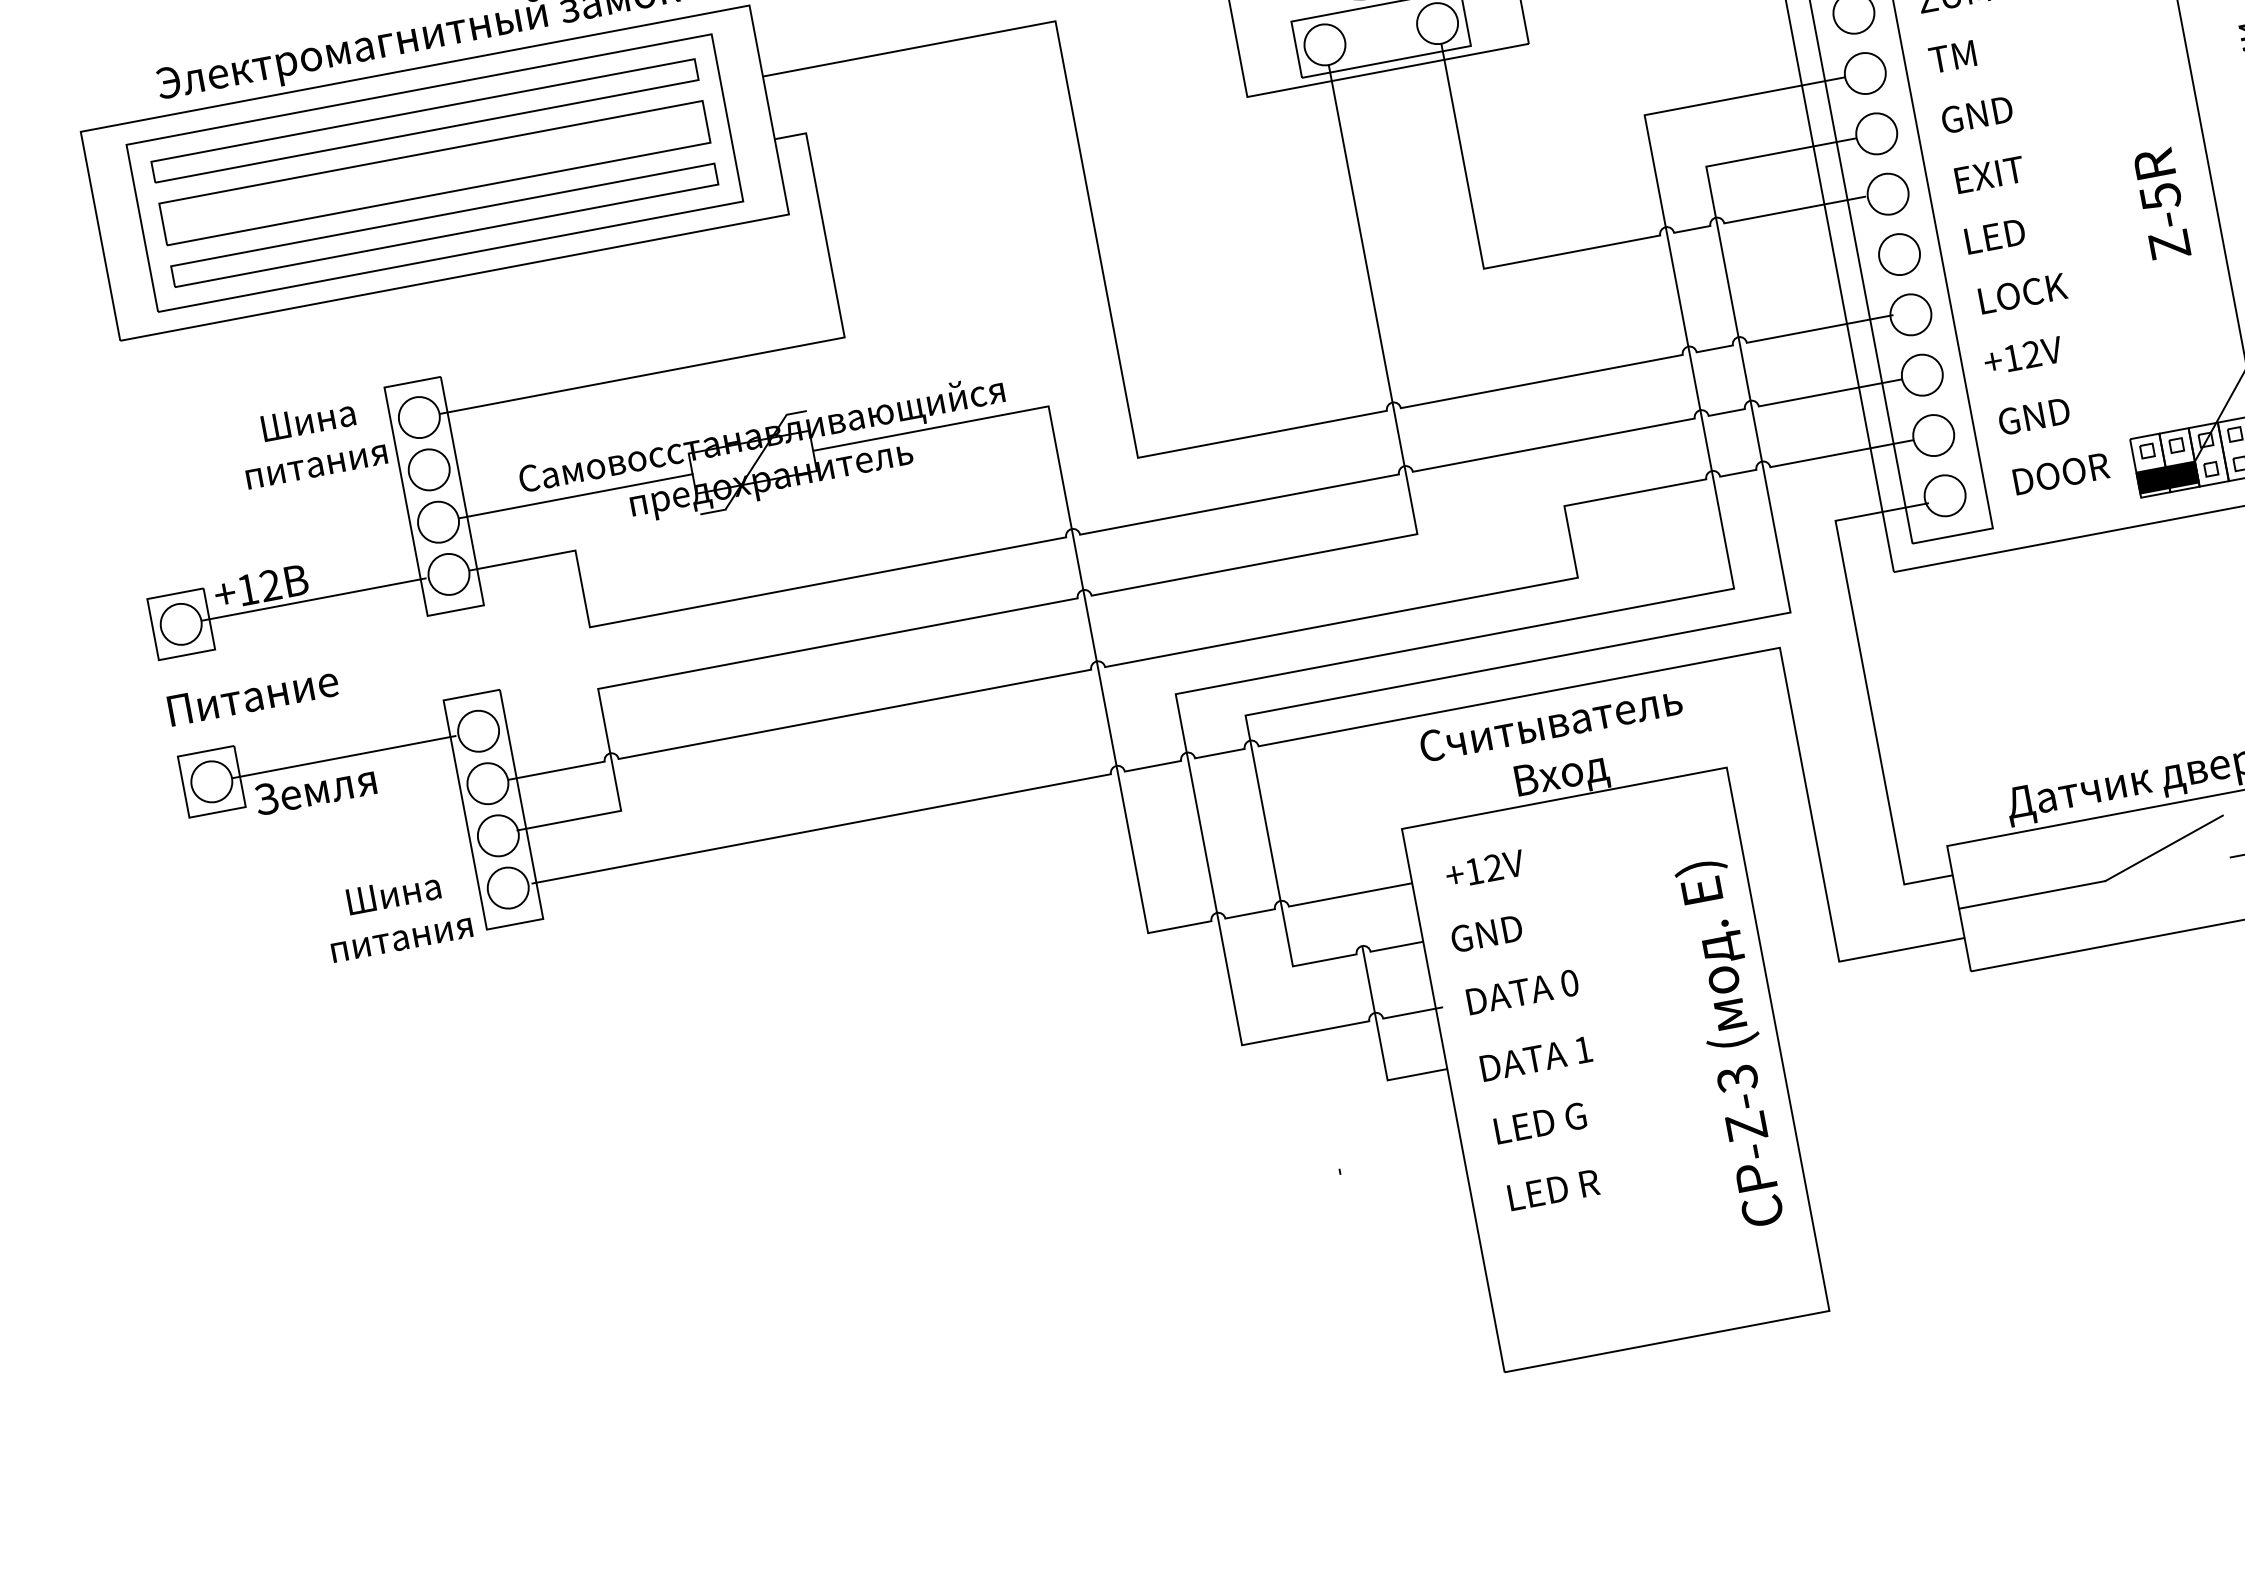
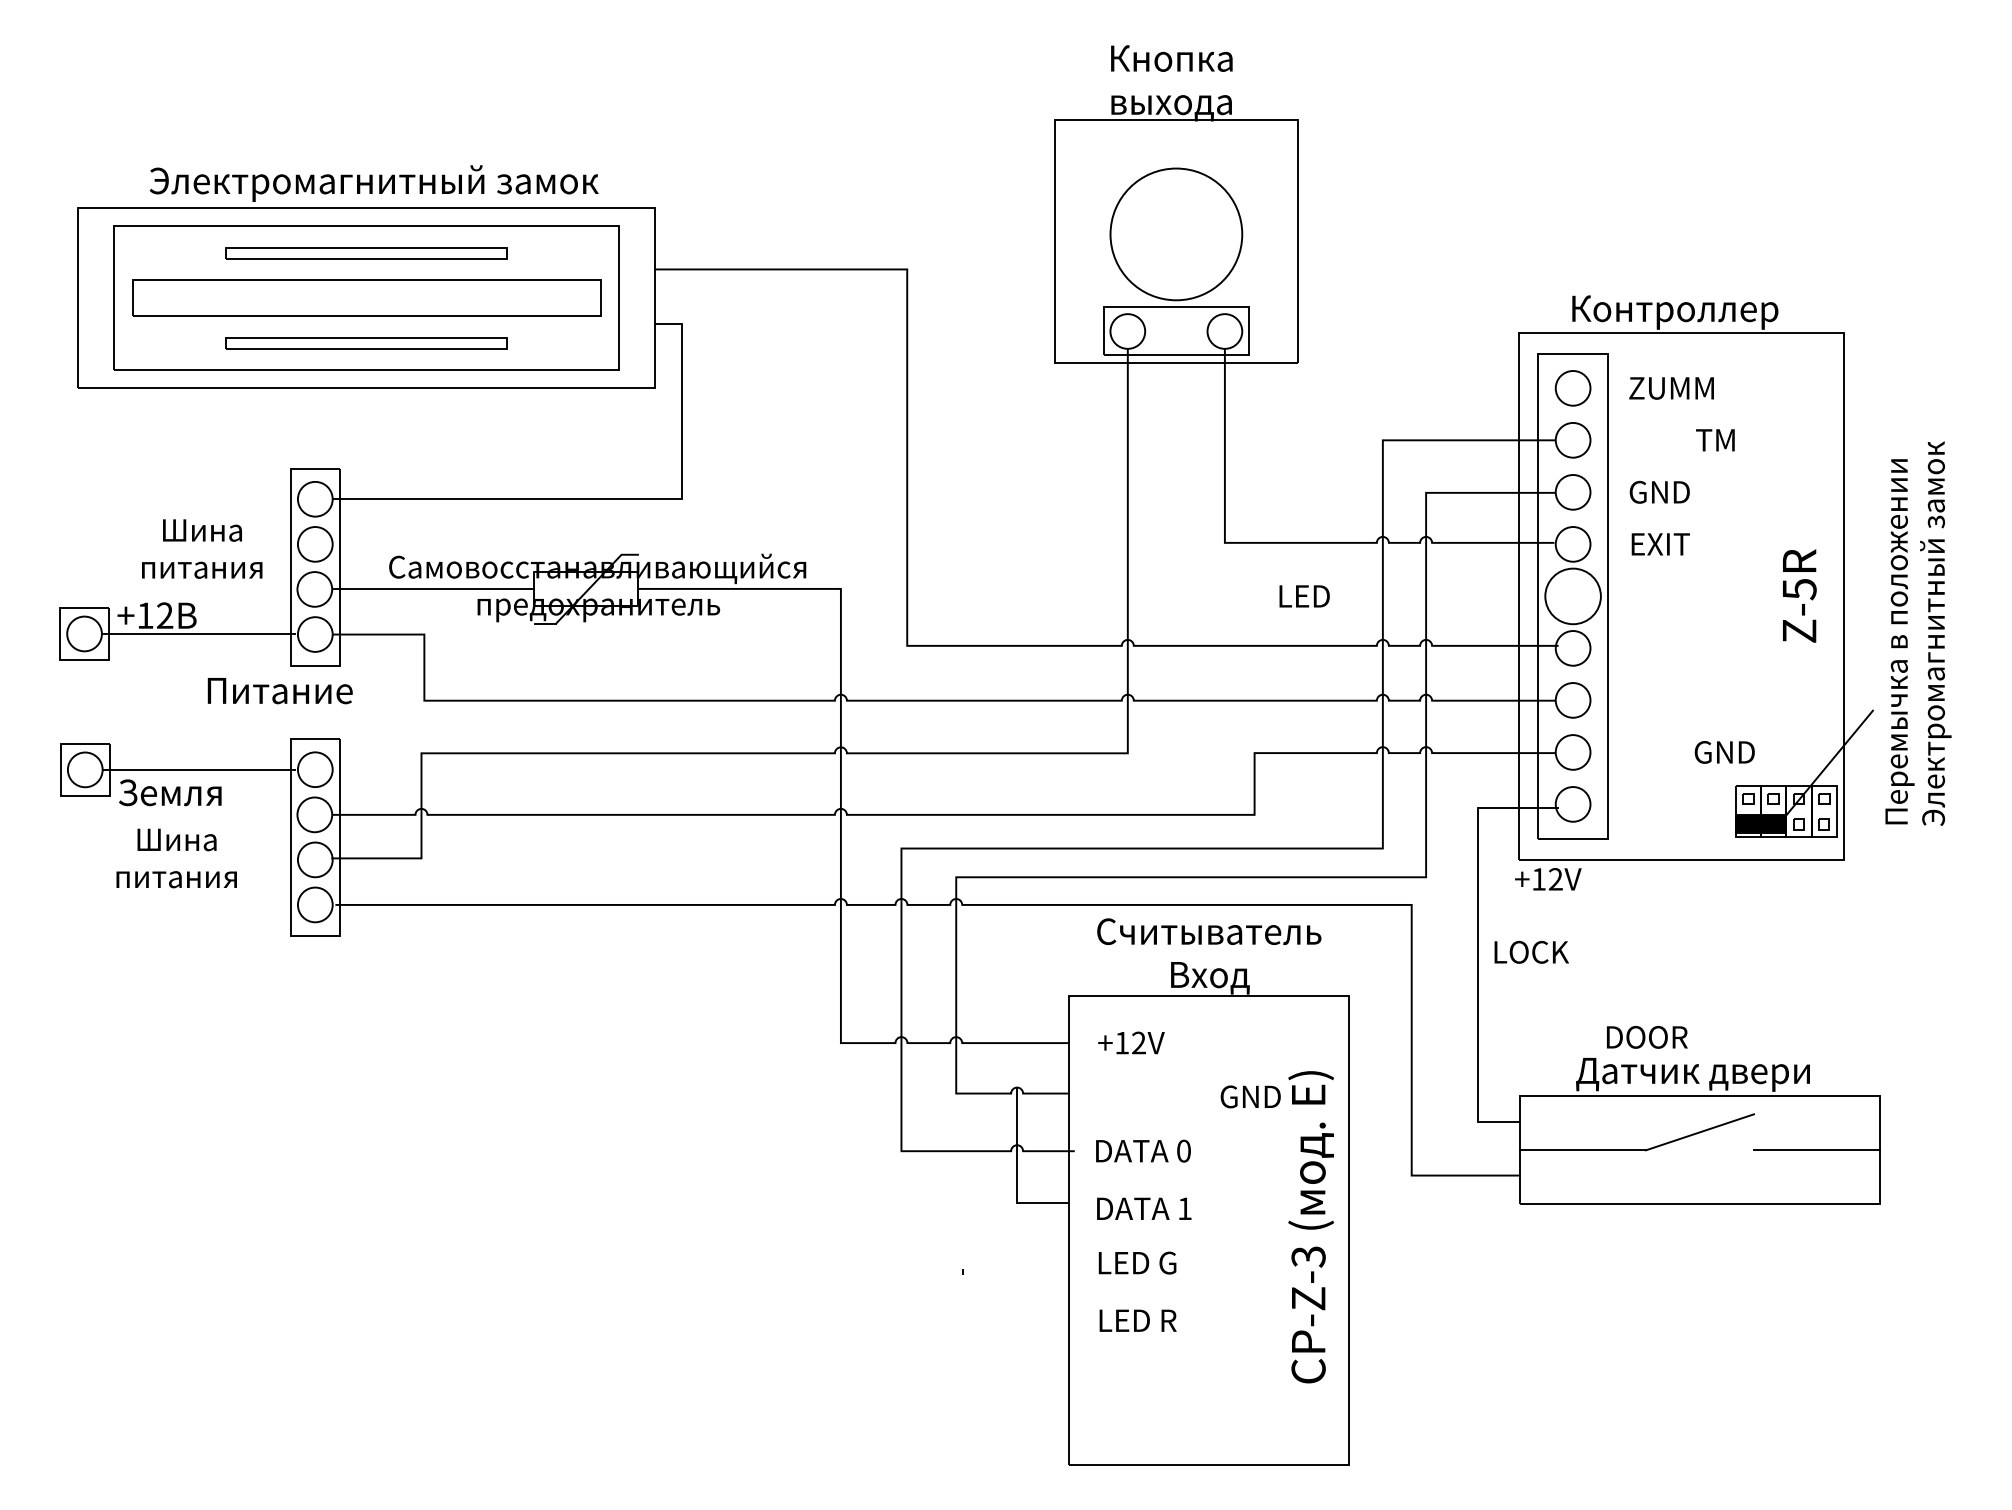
text: (1952, 57) -> (1715, 440), moved
part: (424, 120) -> (366, 252), size x0.6
part: (444, 224) -> (366, 342), size x0.6
text: (1995, 236) -> (1304, 596), moved
circle: (1898, 254) -> (1572, 596), size x1.6
text: (2022, 293) -> (1531, 952), moved
text: (2023, 356) -> (1548, 879), moved
text: (2033, 416) -> (1724, 752), moved
text: (312, 441) -> (202, 548), moved
text: (2061, 473) -> (1647, 1037), moved
text: (252, 696) -> (279, 691), moved
text: (397, 915) -> (176, 858), moved
text: (1486, 933) -> (1250, 1096), moved

